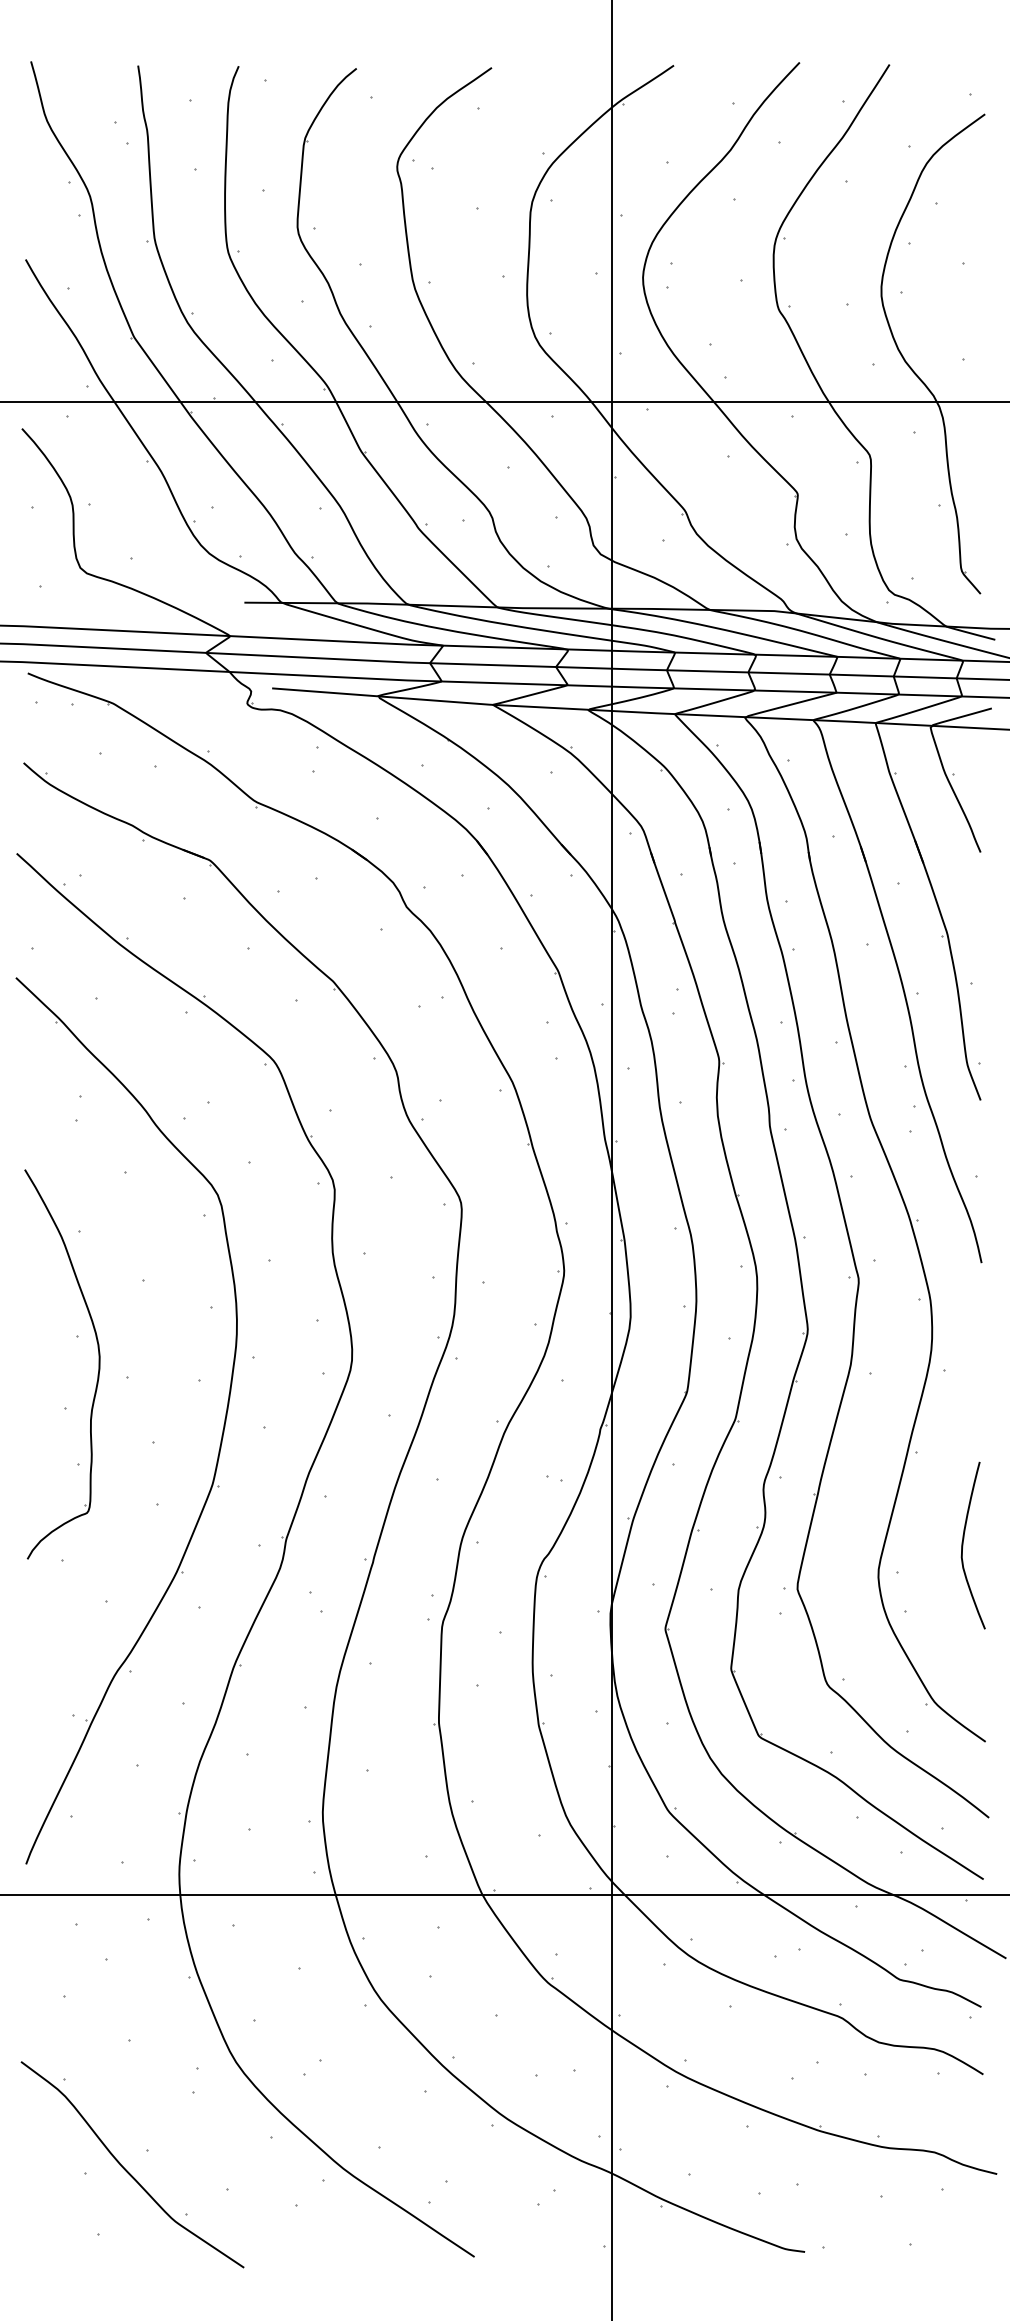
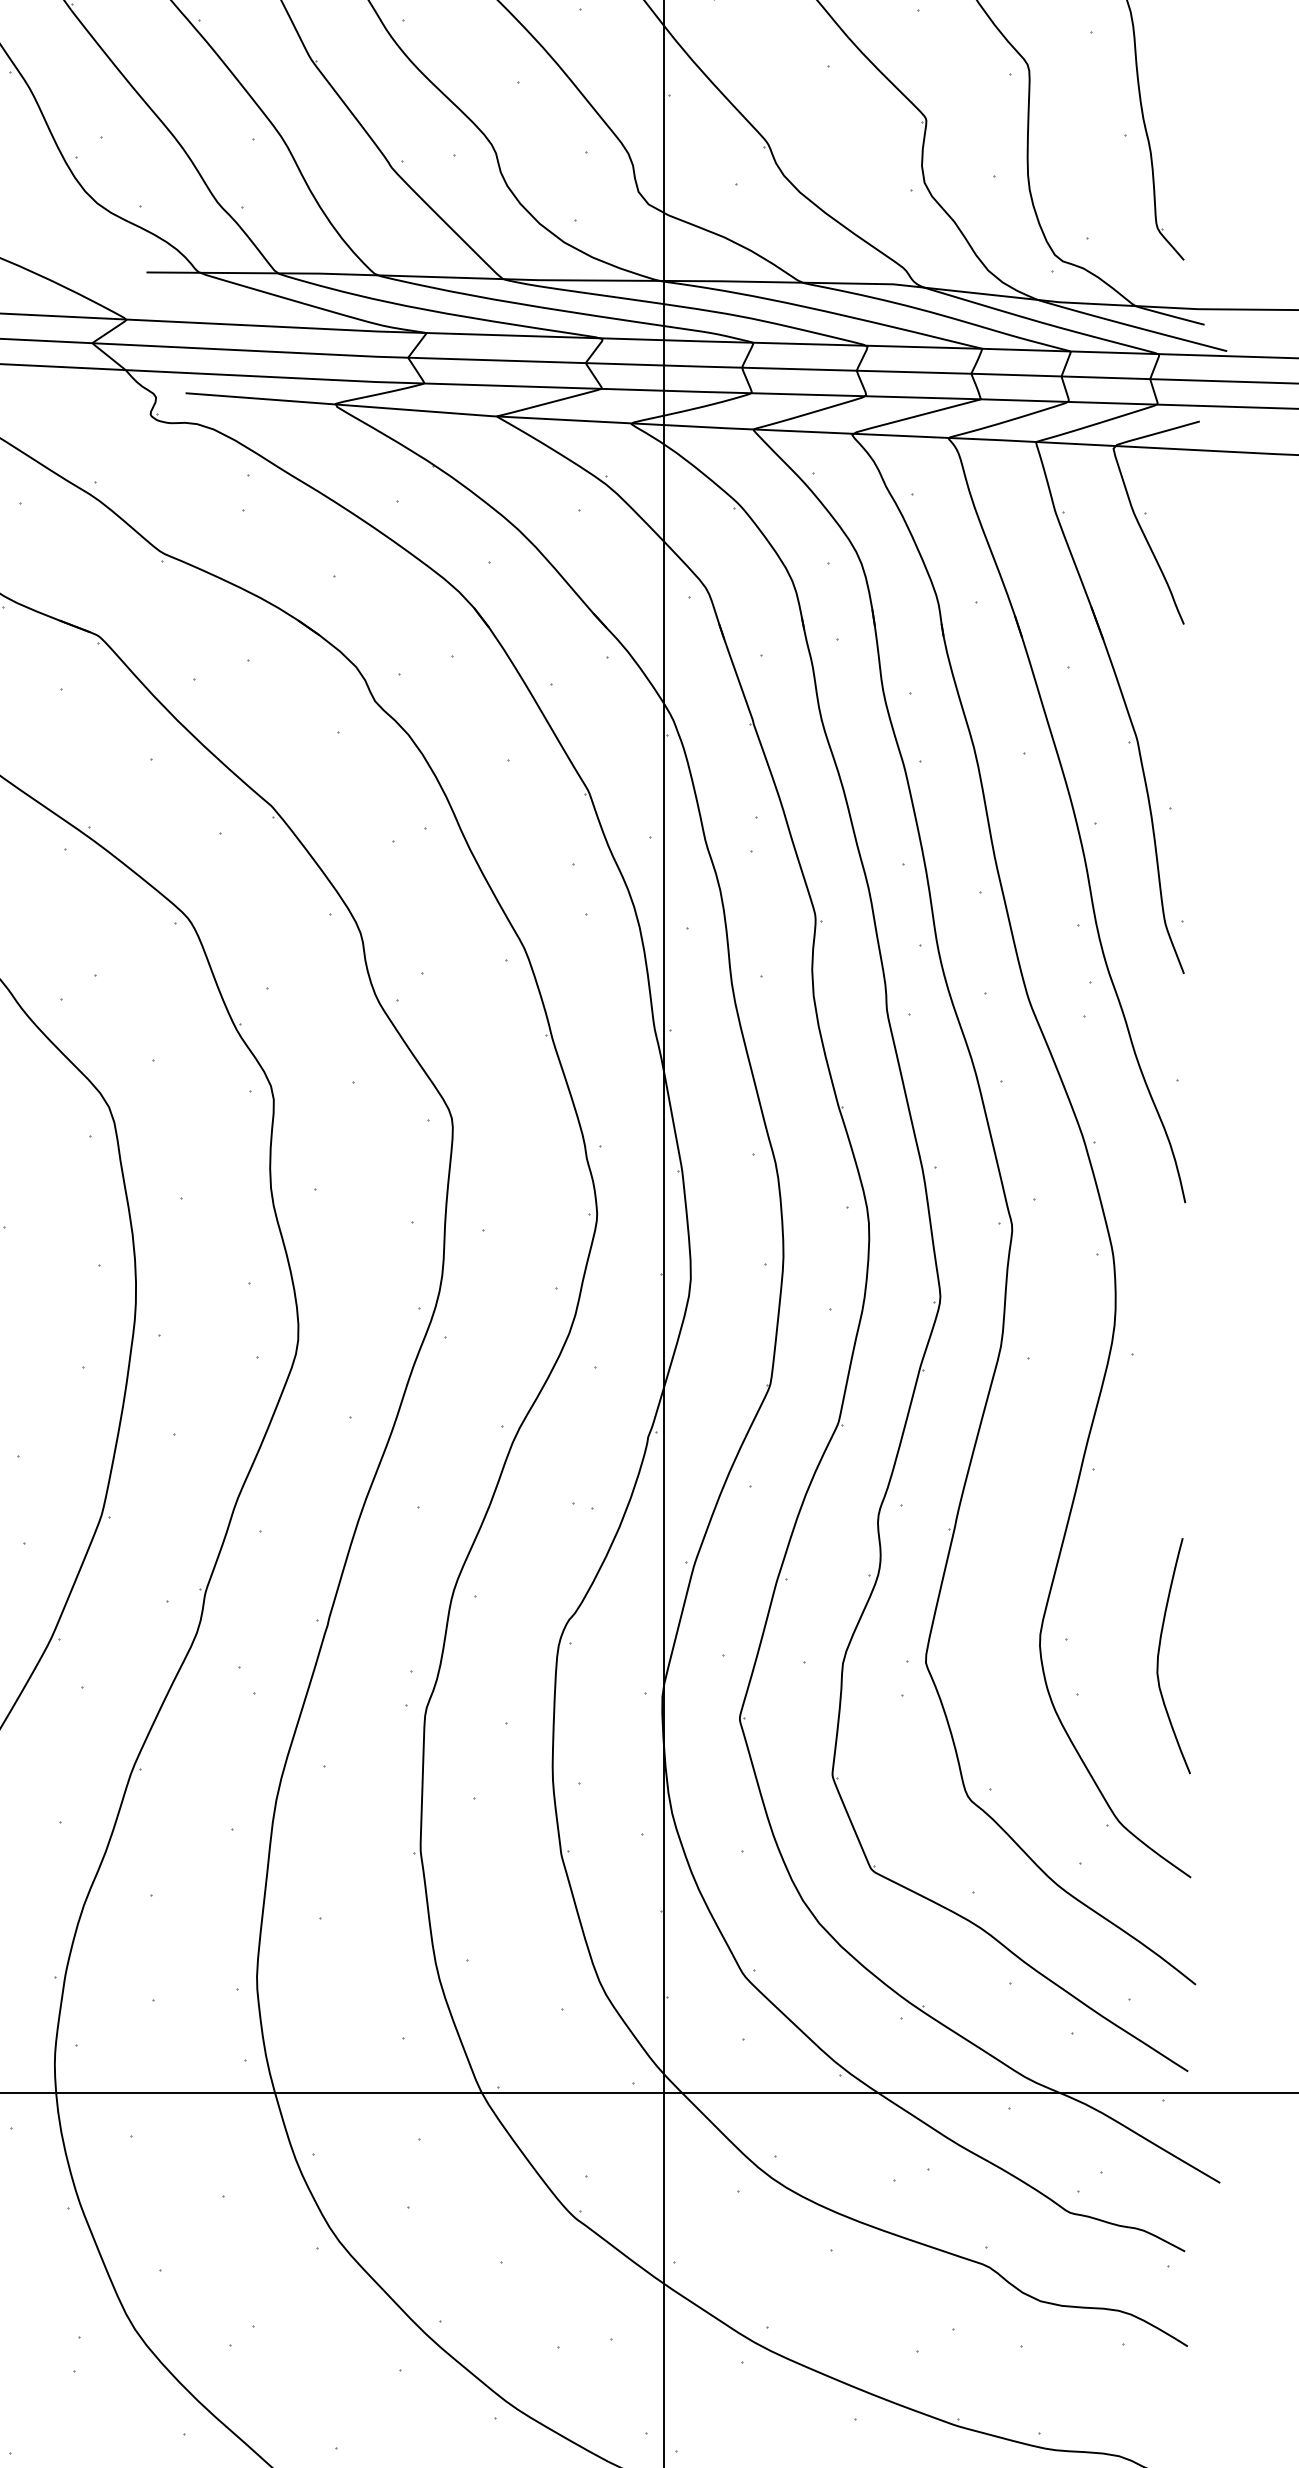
curve: (963, 1545) -> (1159, 1655), moved

